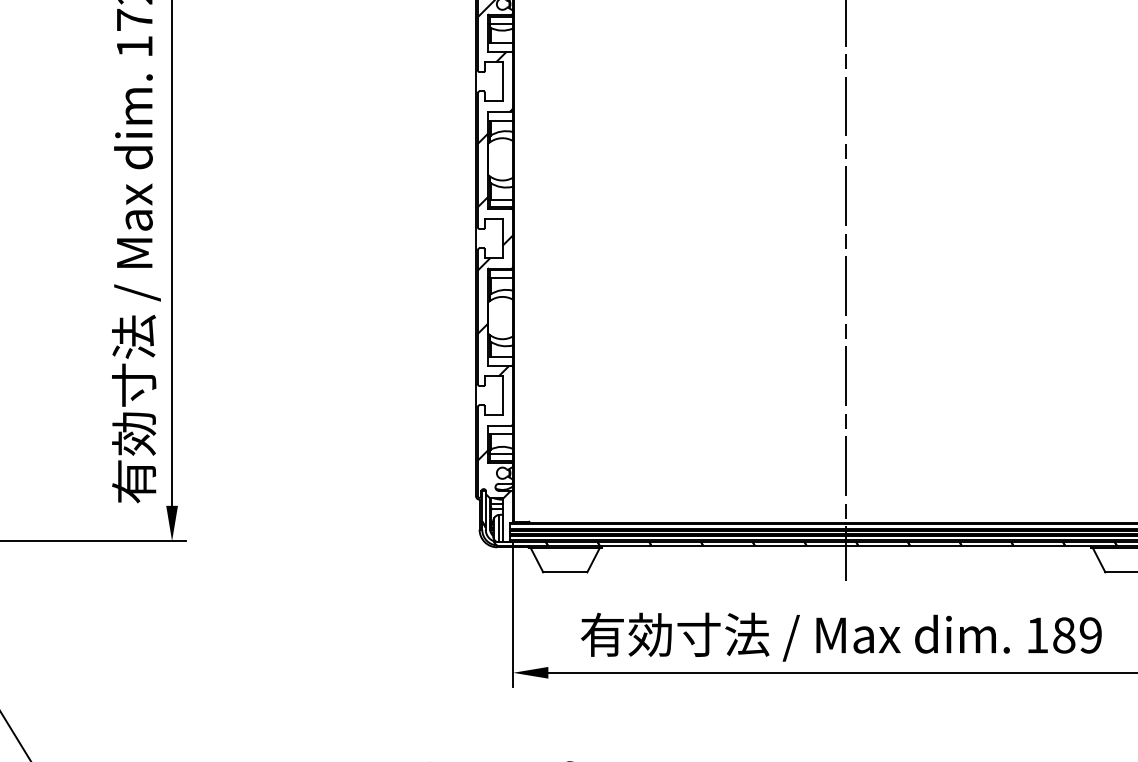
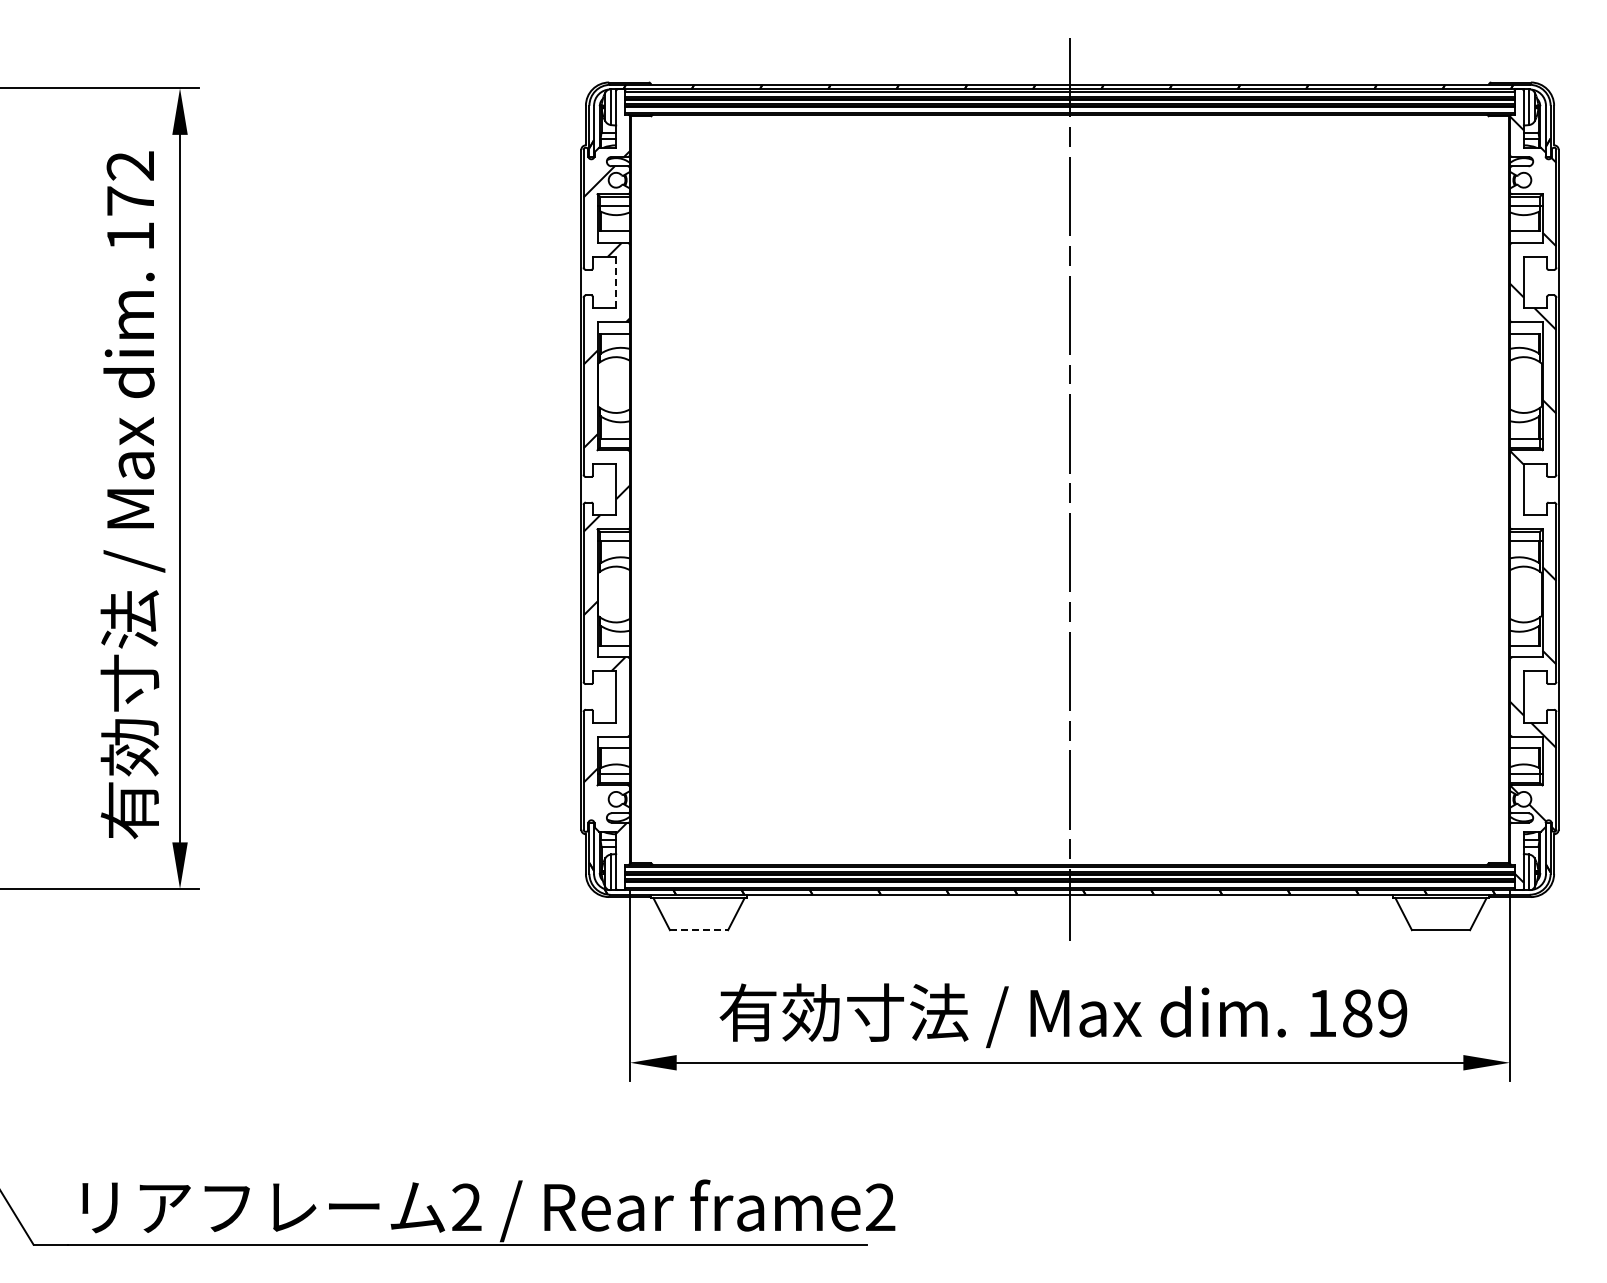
line: (502, 81) -> (616, 282), solid -> dashed
line: (565, 572) -> (699, 930), solid -> dashed

